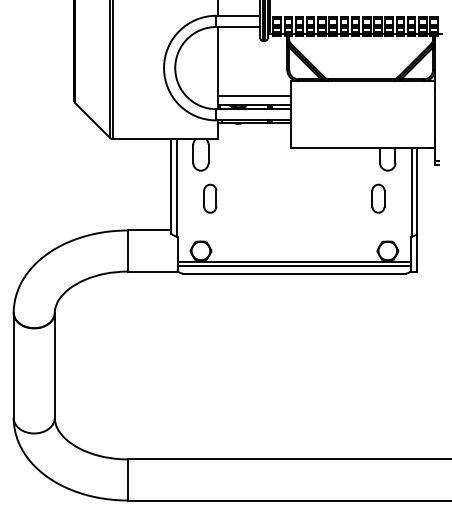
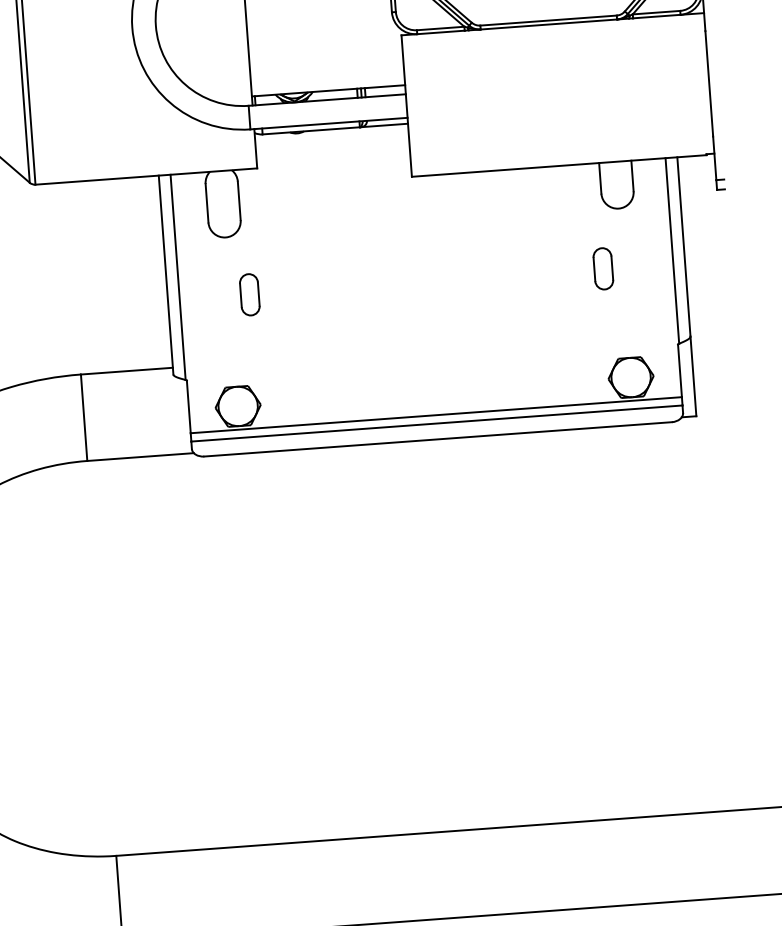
line: (254, 95) -> (326, 71), removed
part: (210, 198) -> (250, 294), size x0.7
part: (378, 198) -> (603, 268), size x0.7

